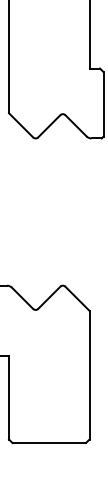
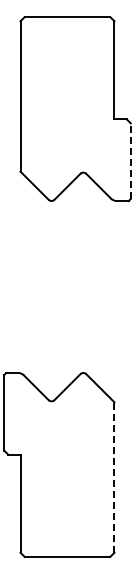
line: (103, 104) -> (130, 161), solid -> dashed
line: (89, 375) -> (114, 477), solid -> dashed

